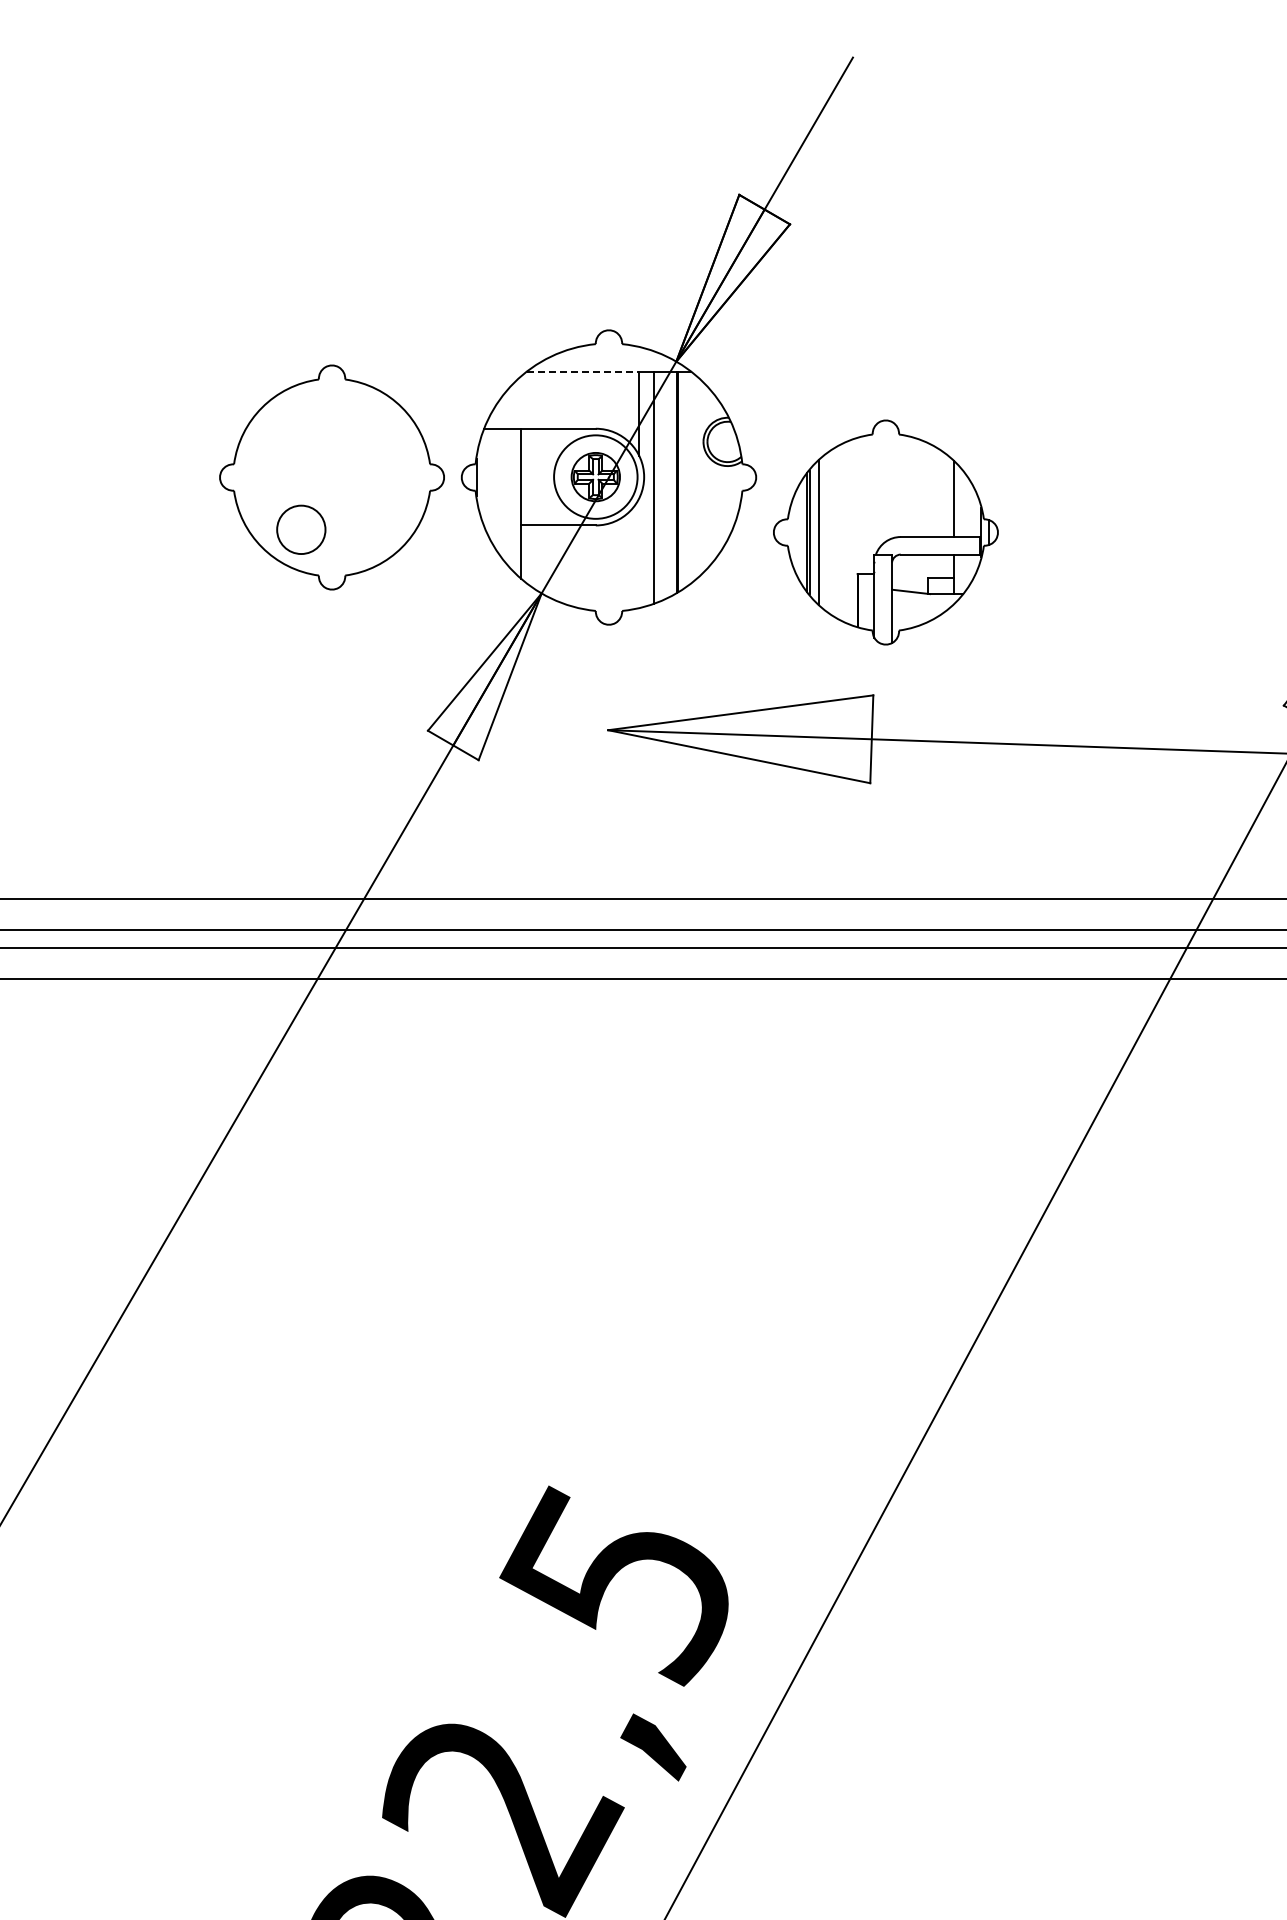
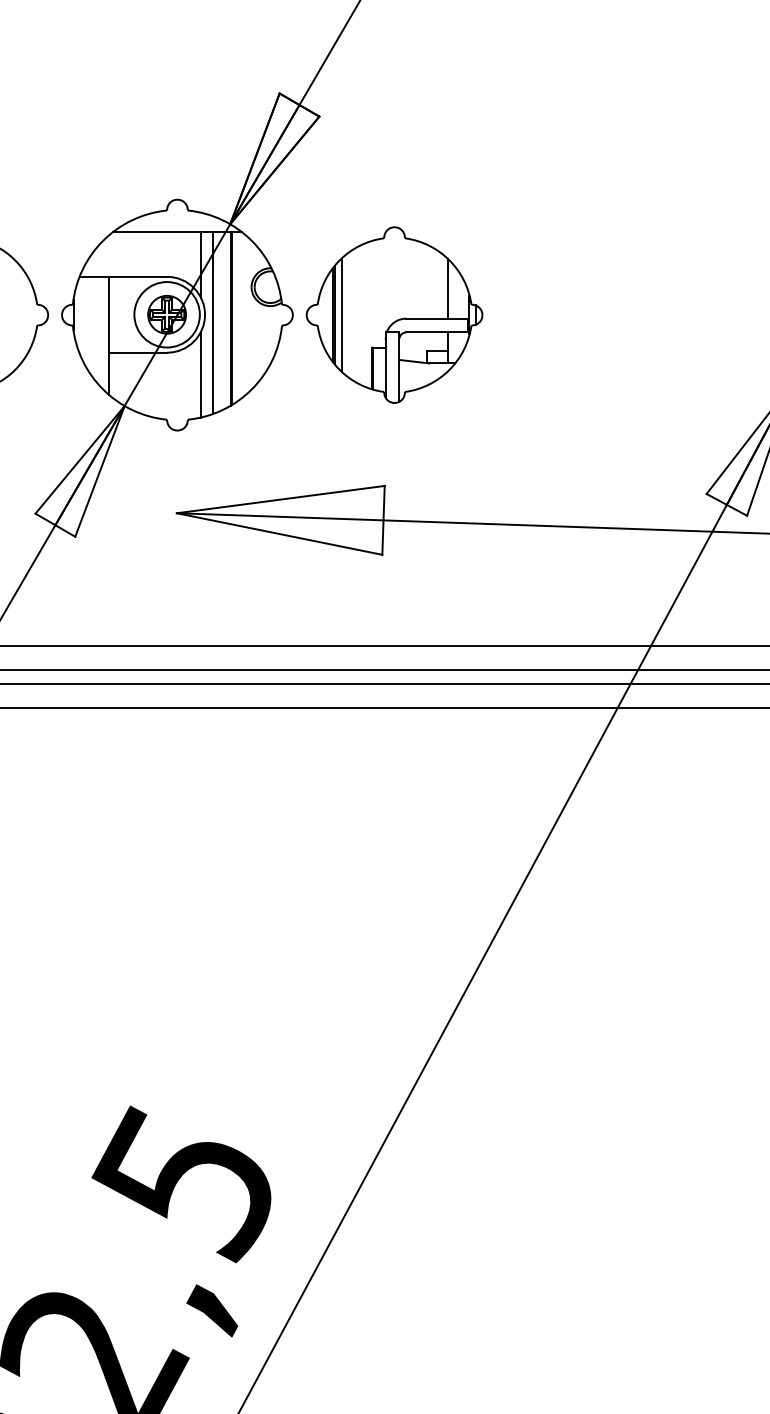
line: (583, 371) -> (157, 231), dashed -> solid
part: (885, 532) -> (394, 315), moved
line: (639, 553) -> (201, 374), added

